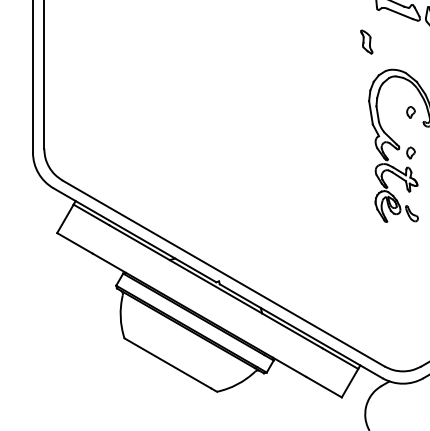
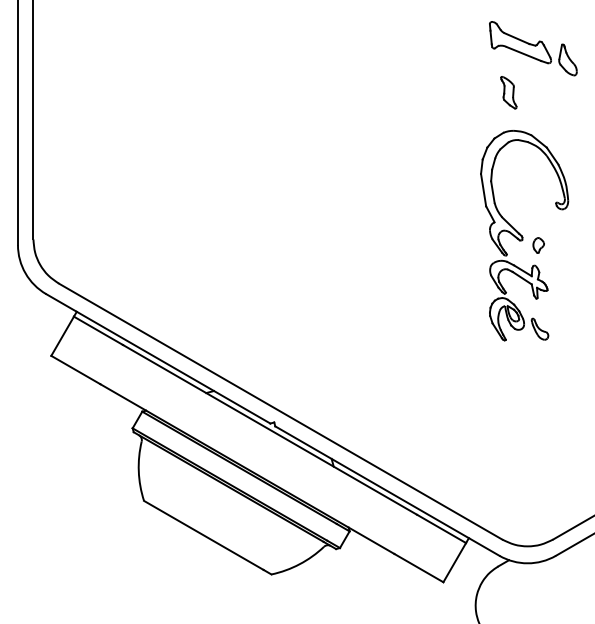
part: (366, 41) -> (508, 92), moved
part: (410, 112) -> (538, 189), removed

